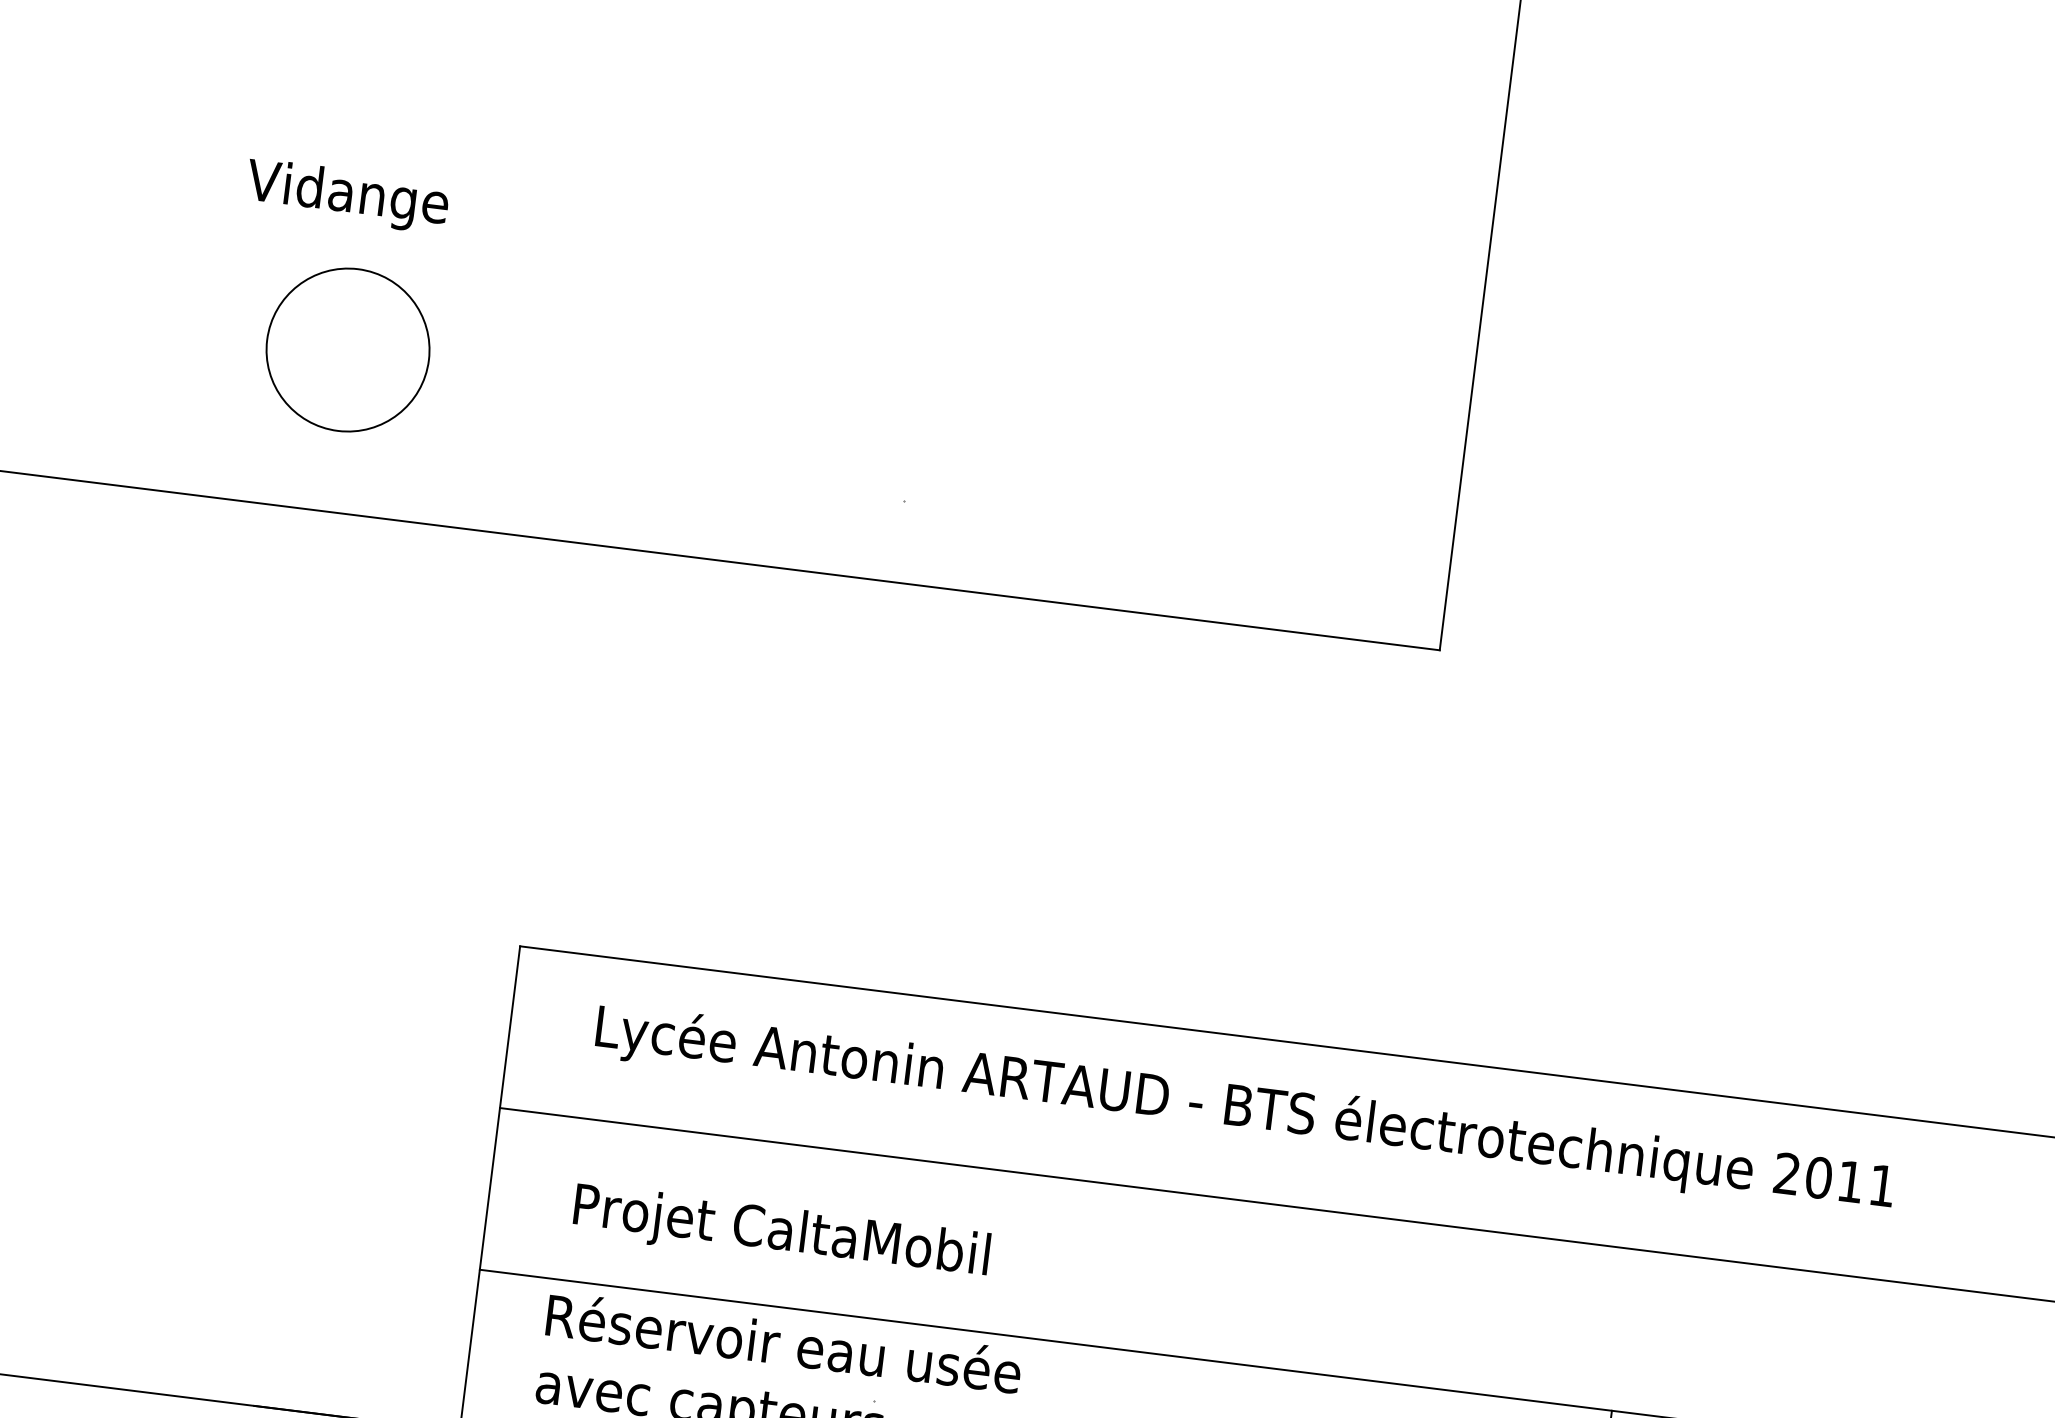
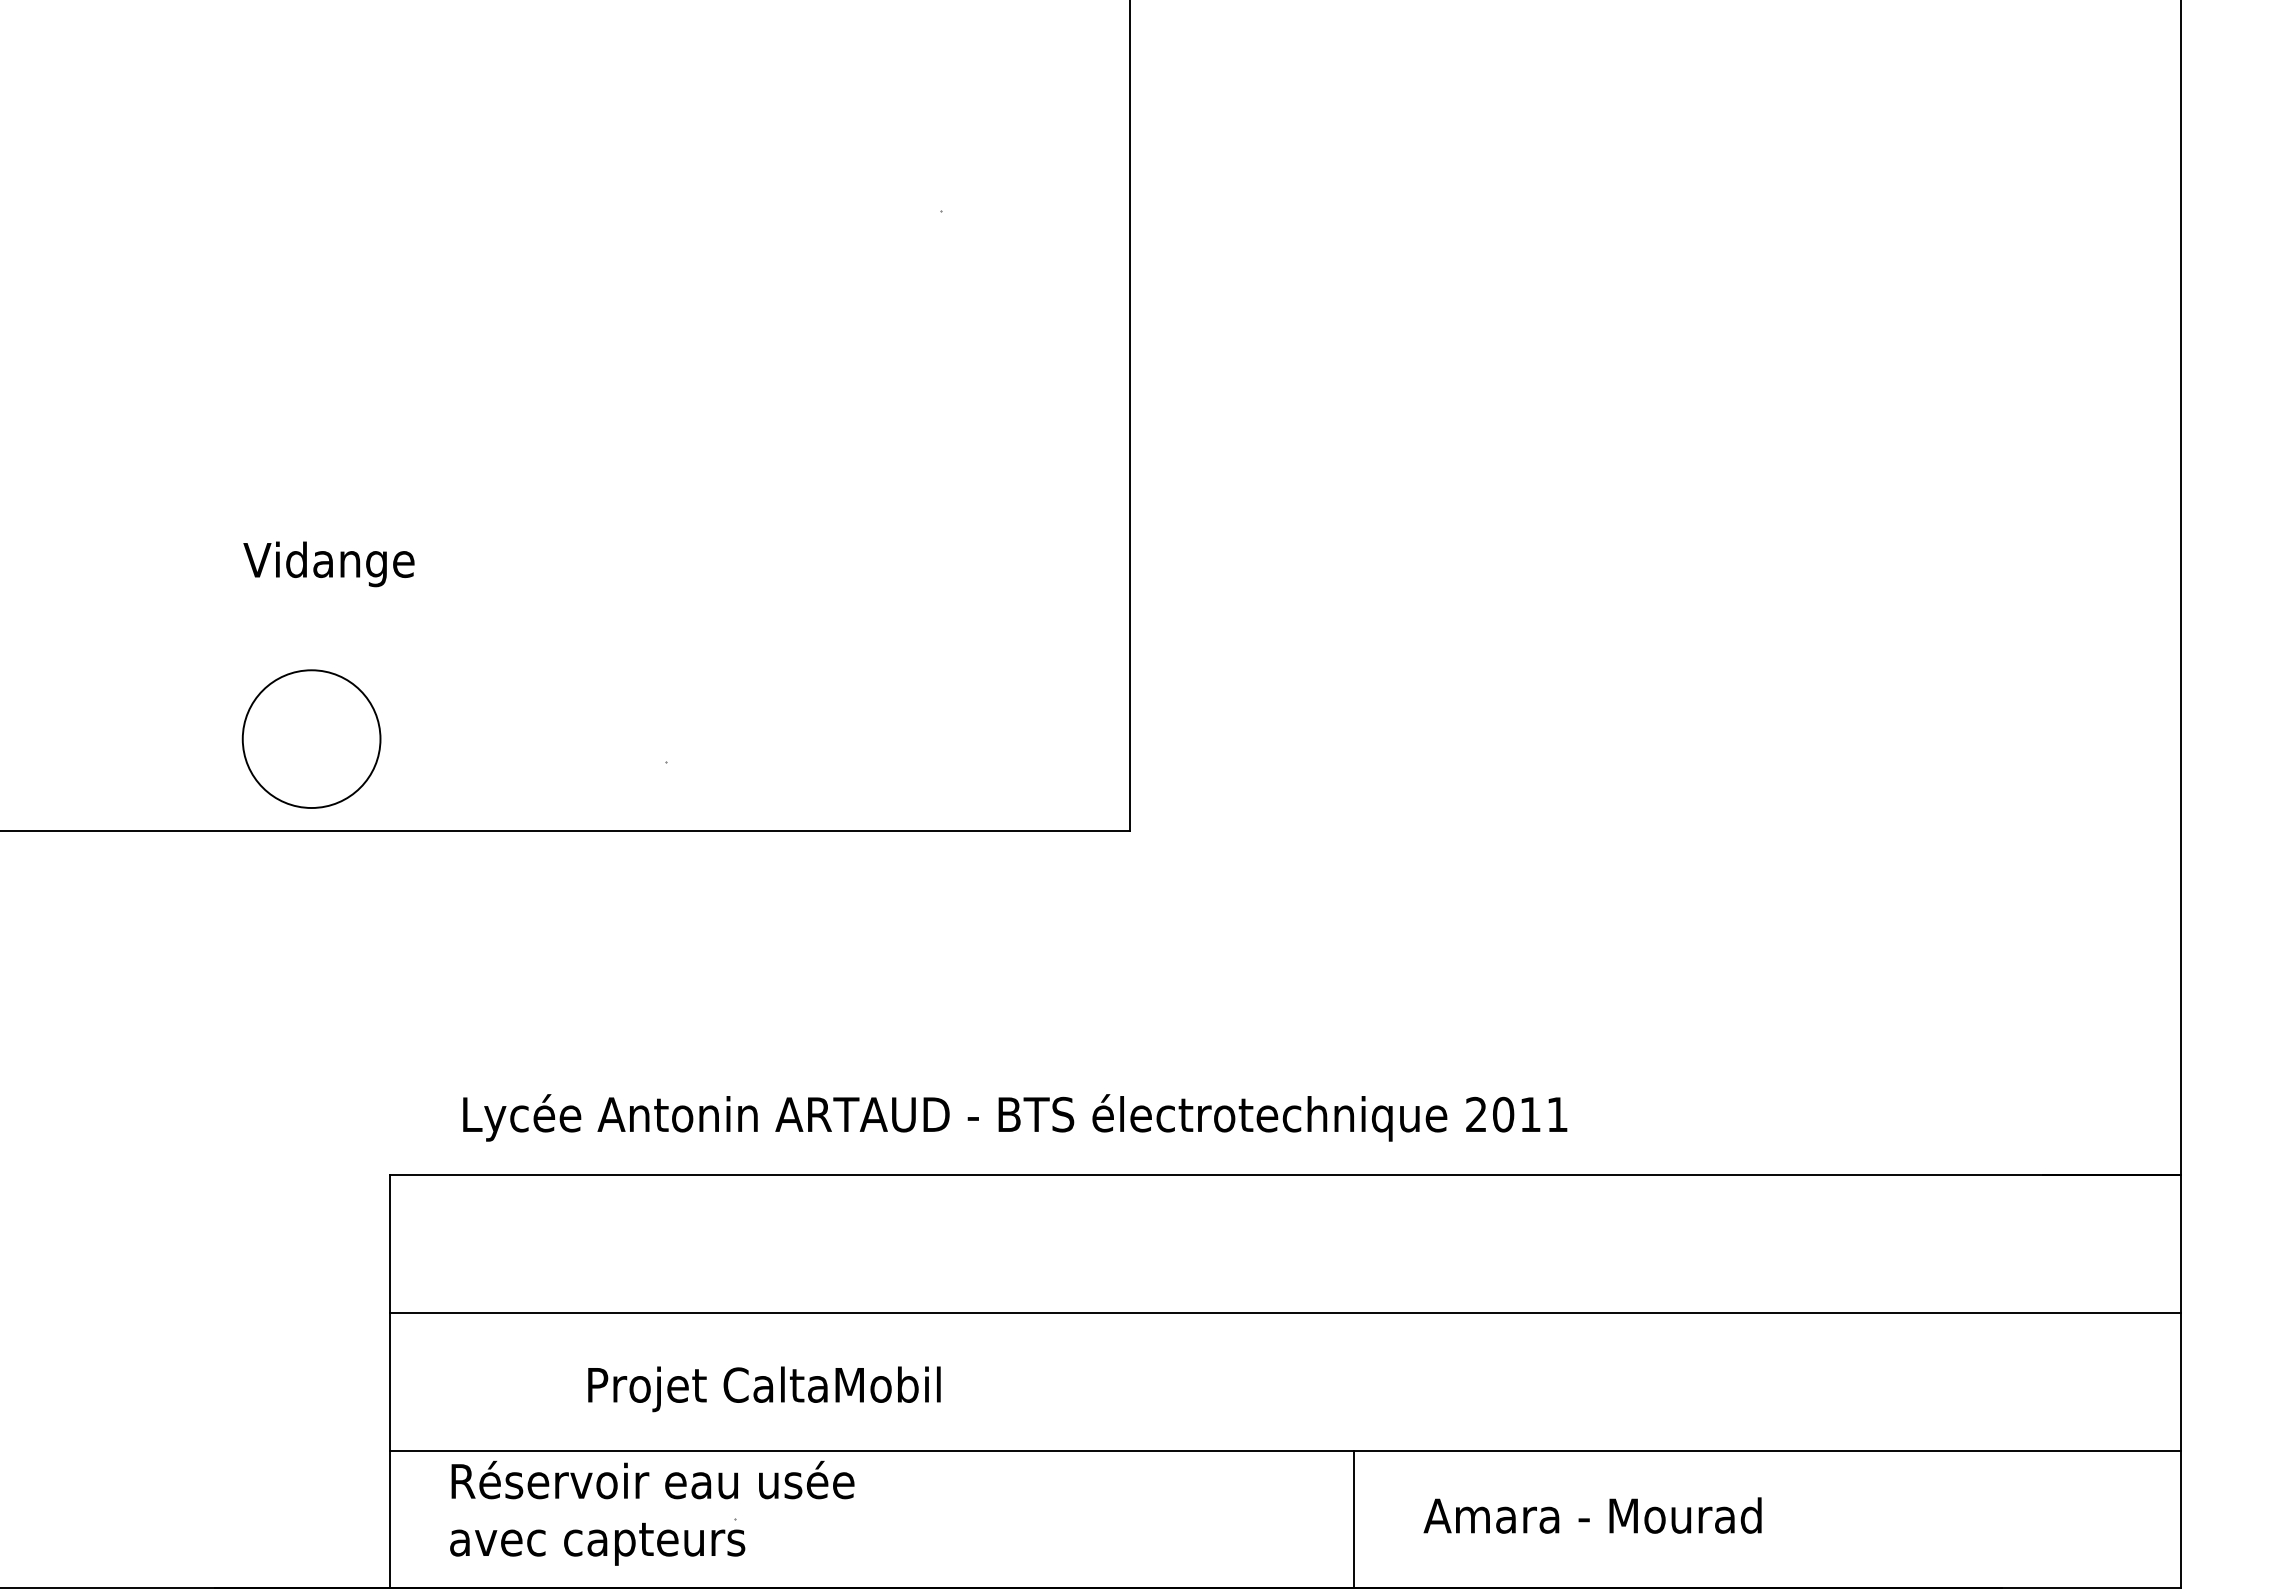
text: (346, 196) -> (328, 564), moved
circle: (347, 349) -> (311, 738), moved
text: (1245, 1109) -> (1015, 1117), moved
text: (781, 1234) -> (764, 1389), moved

